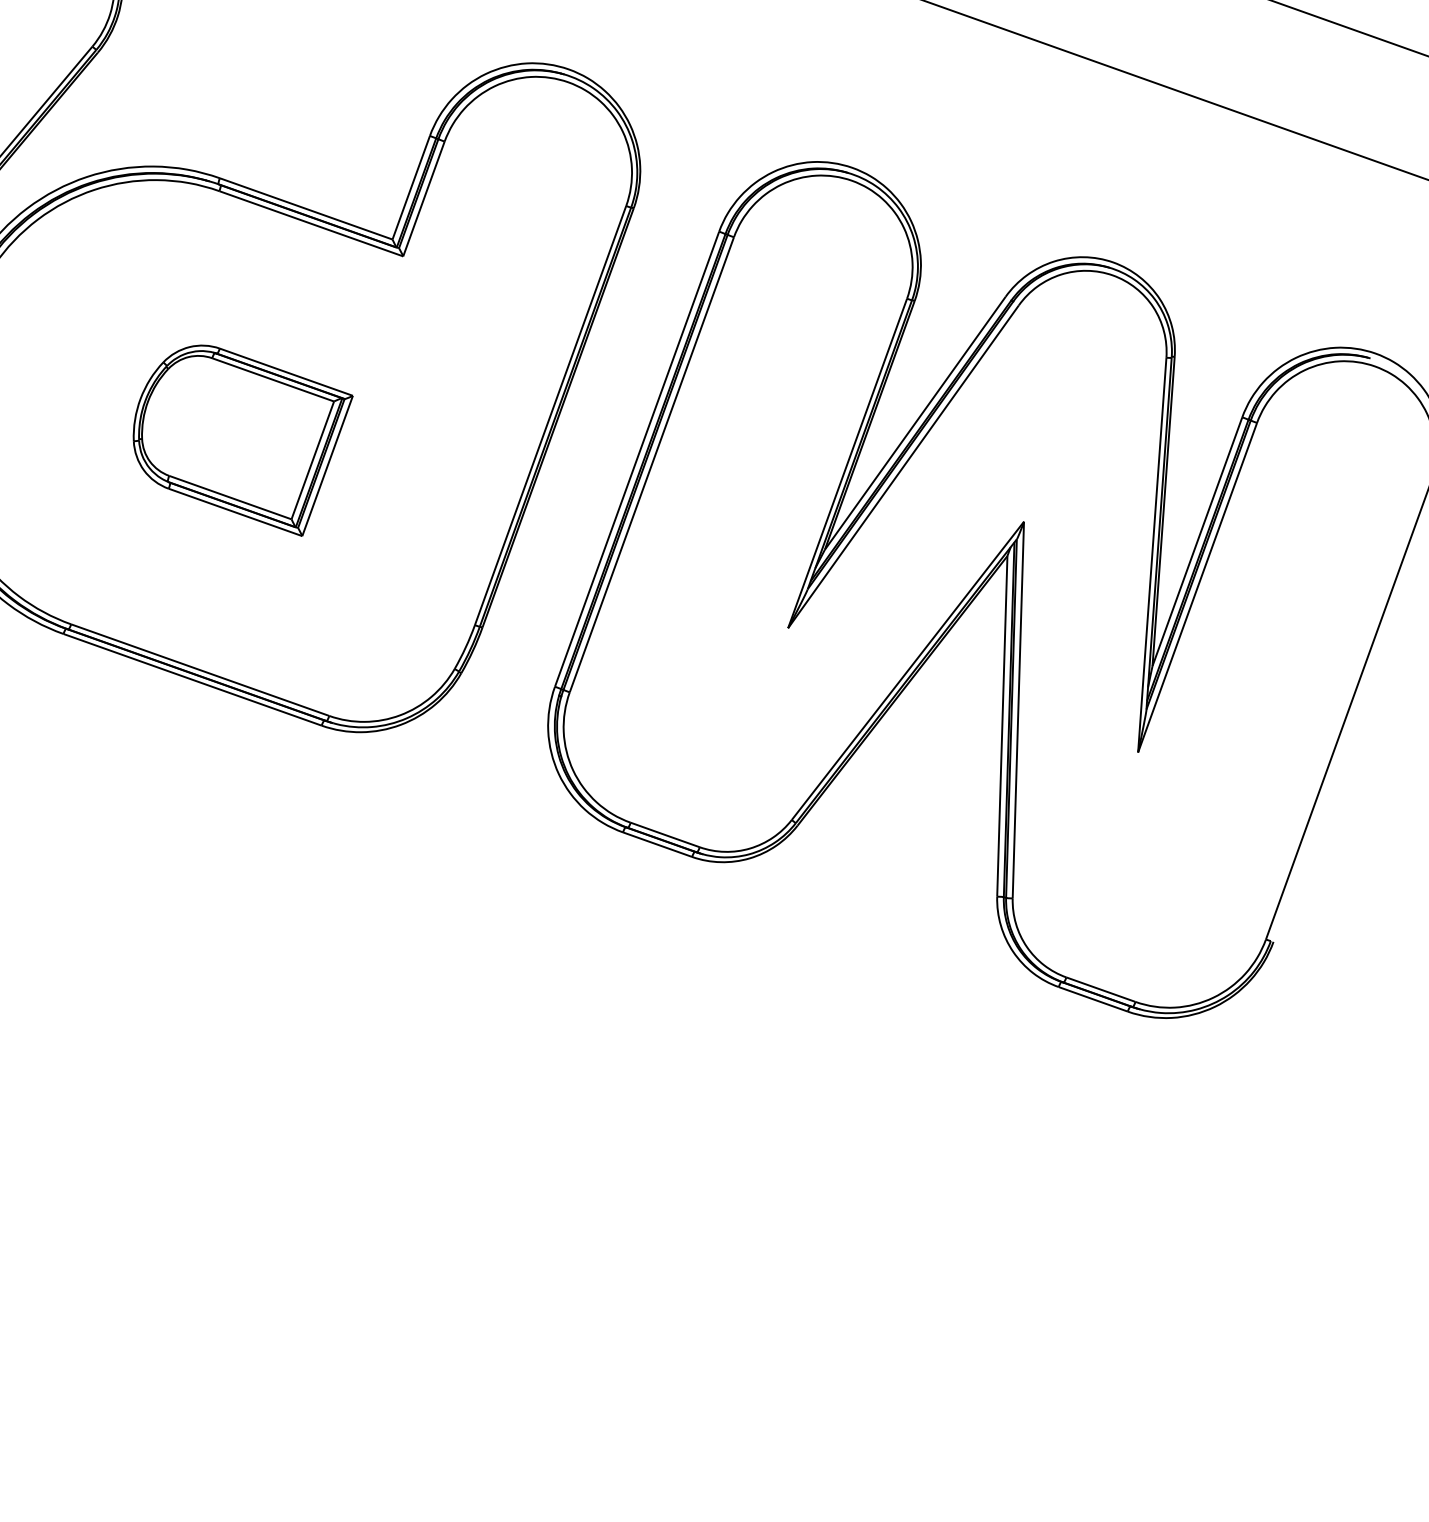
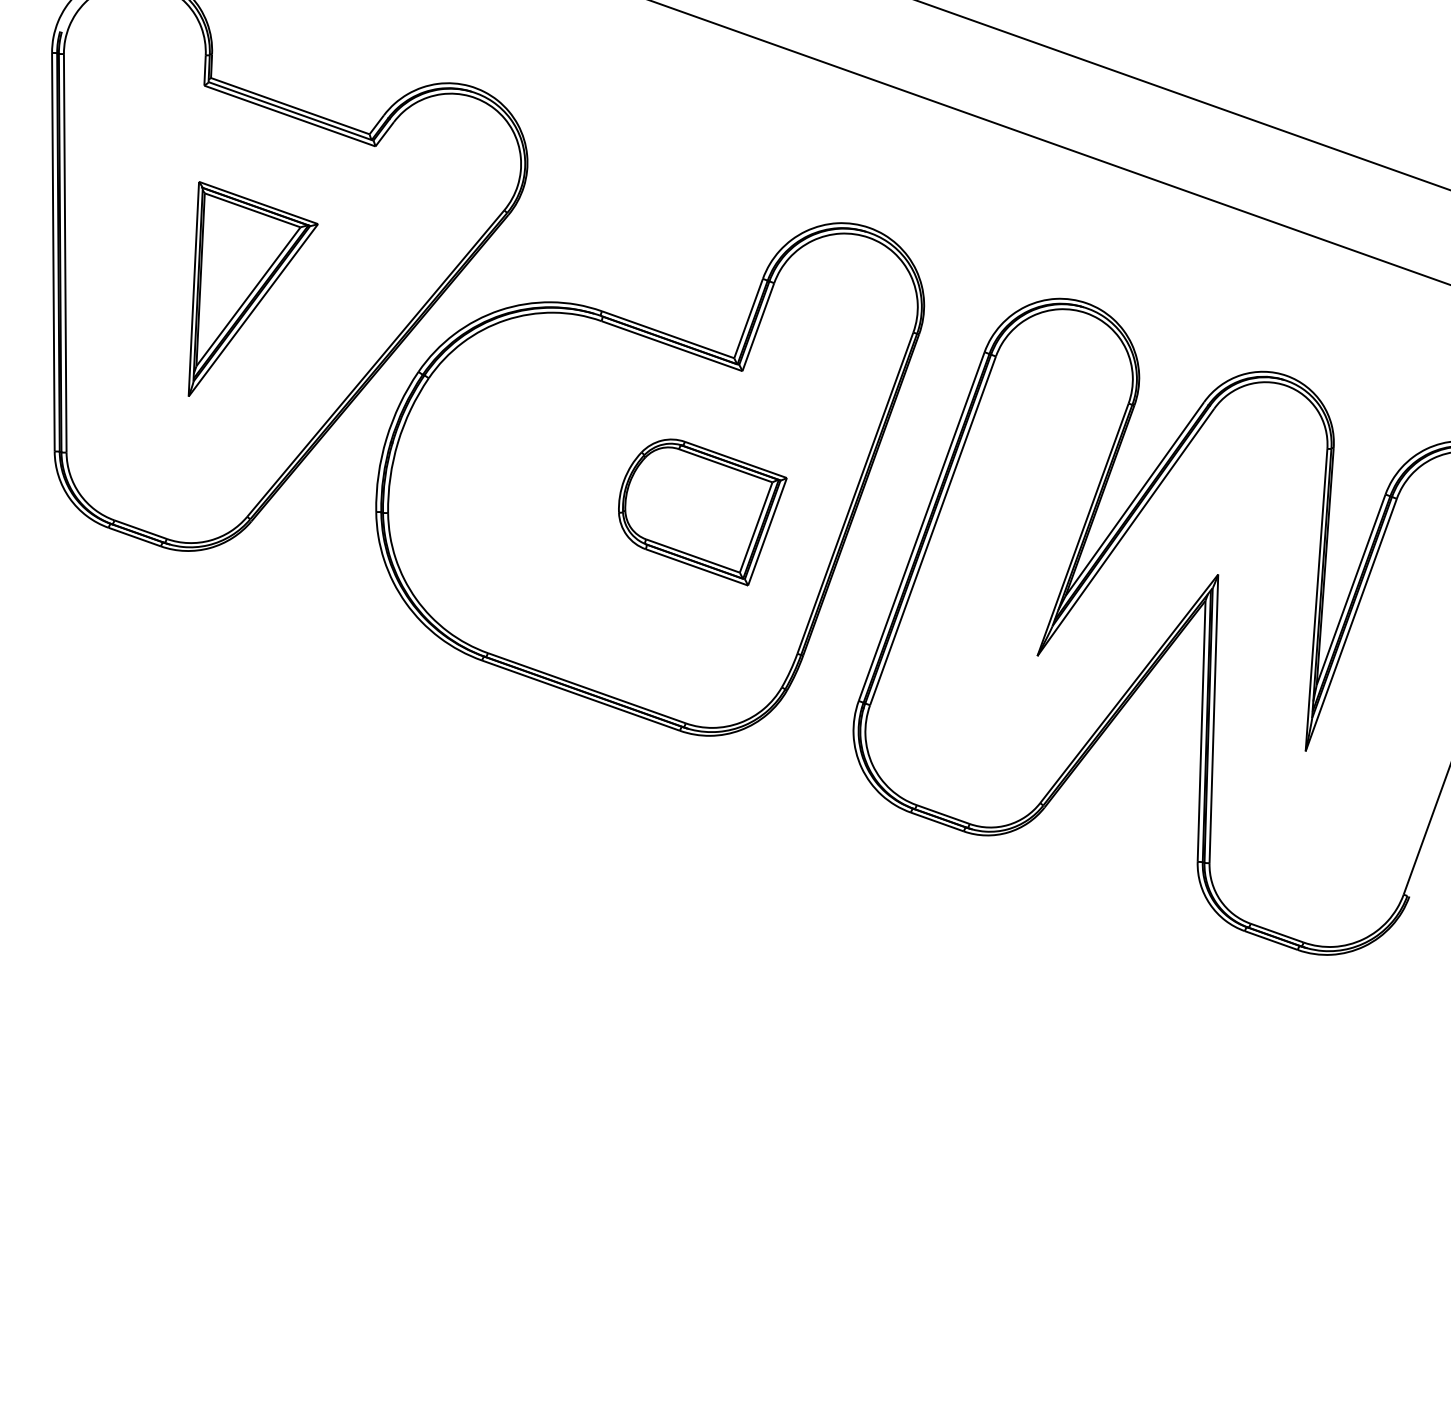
part: (242, 440) -> (702, 512), moved

